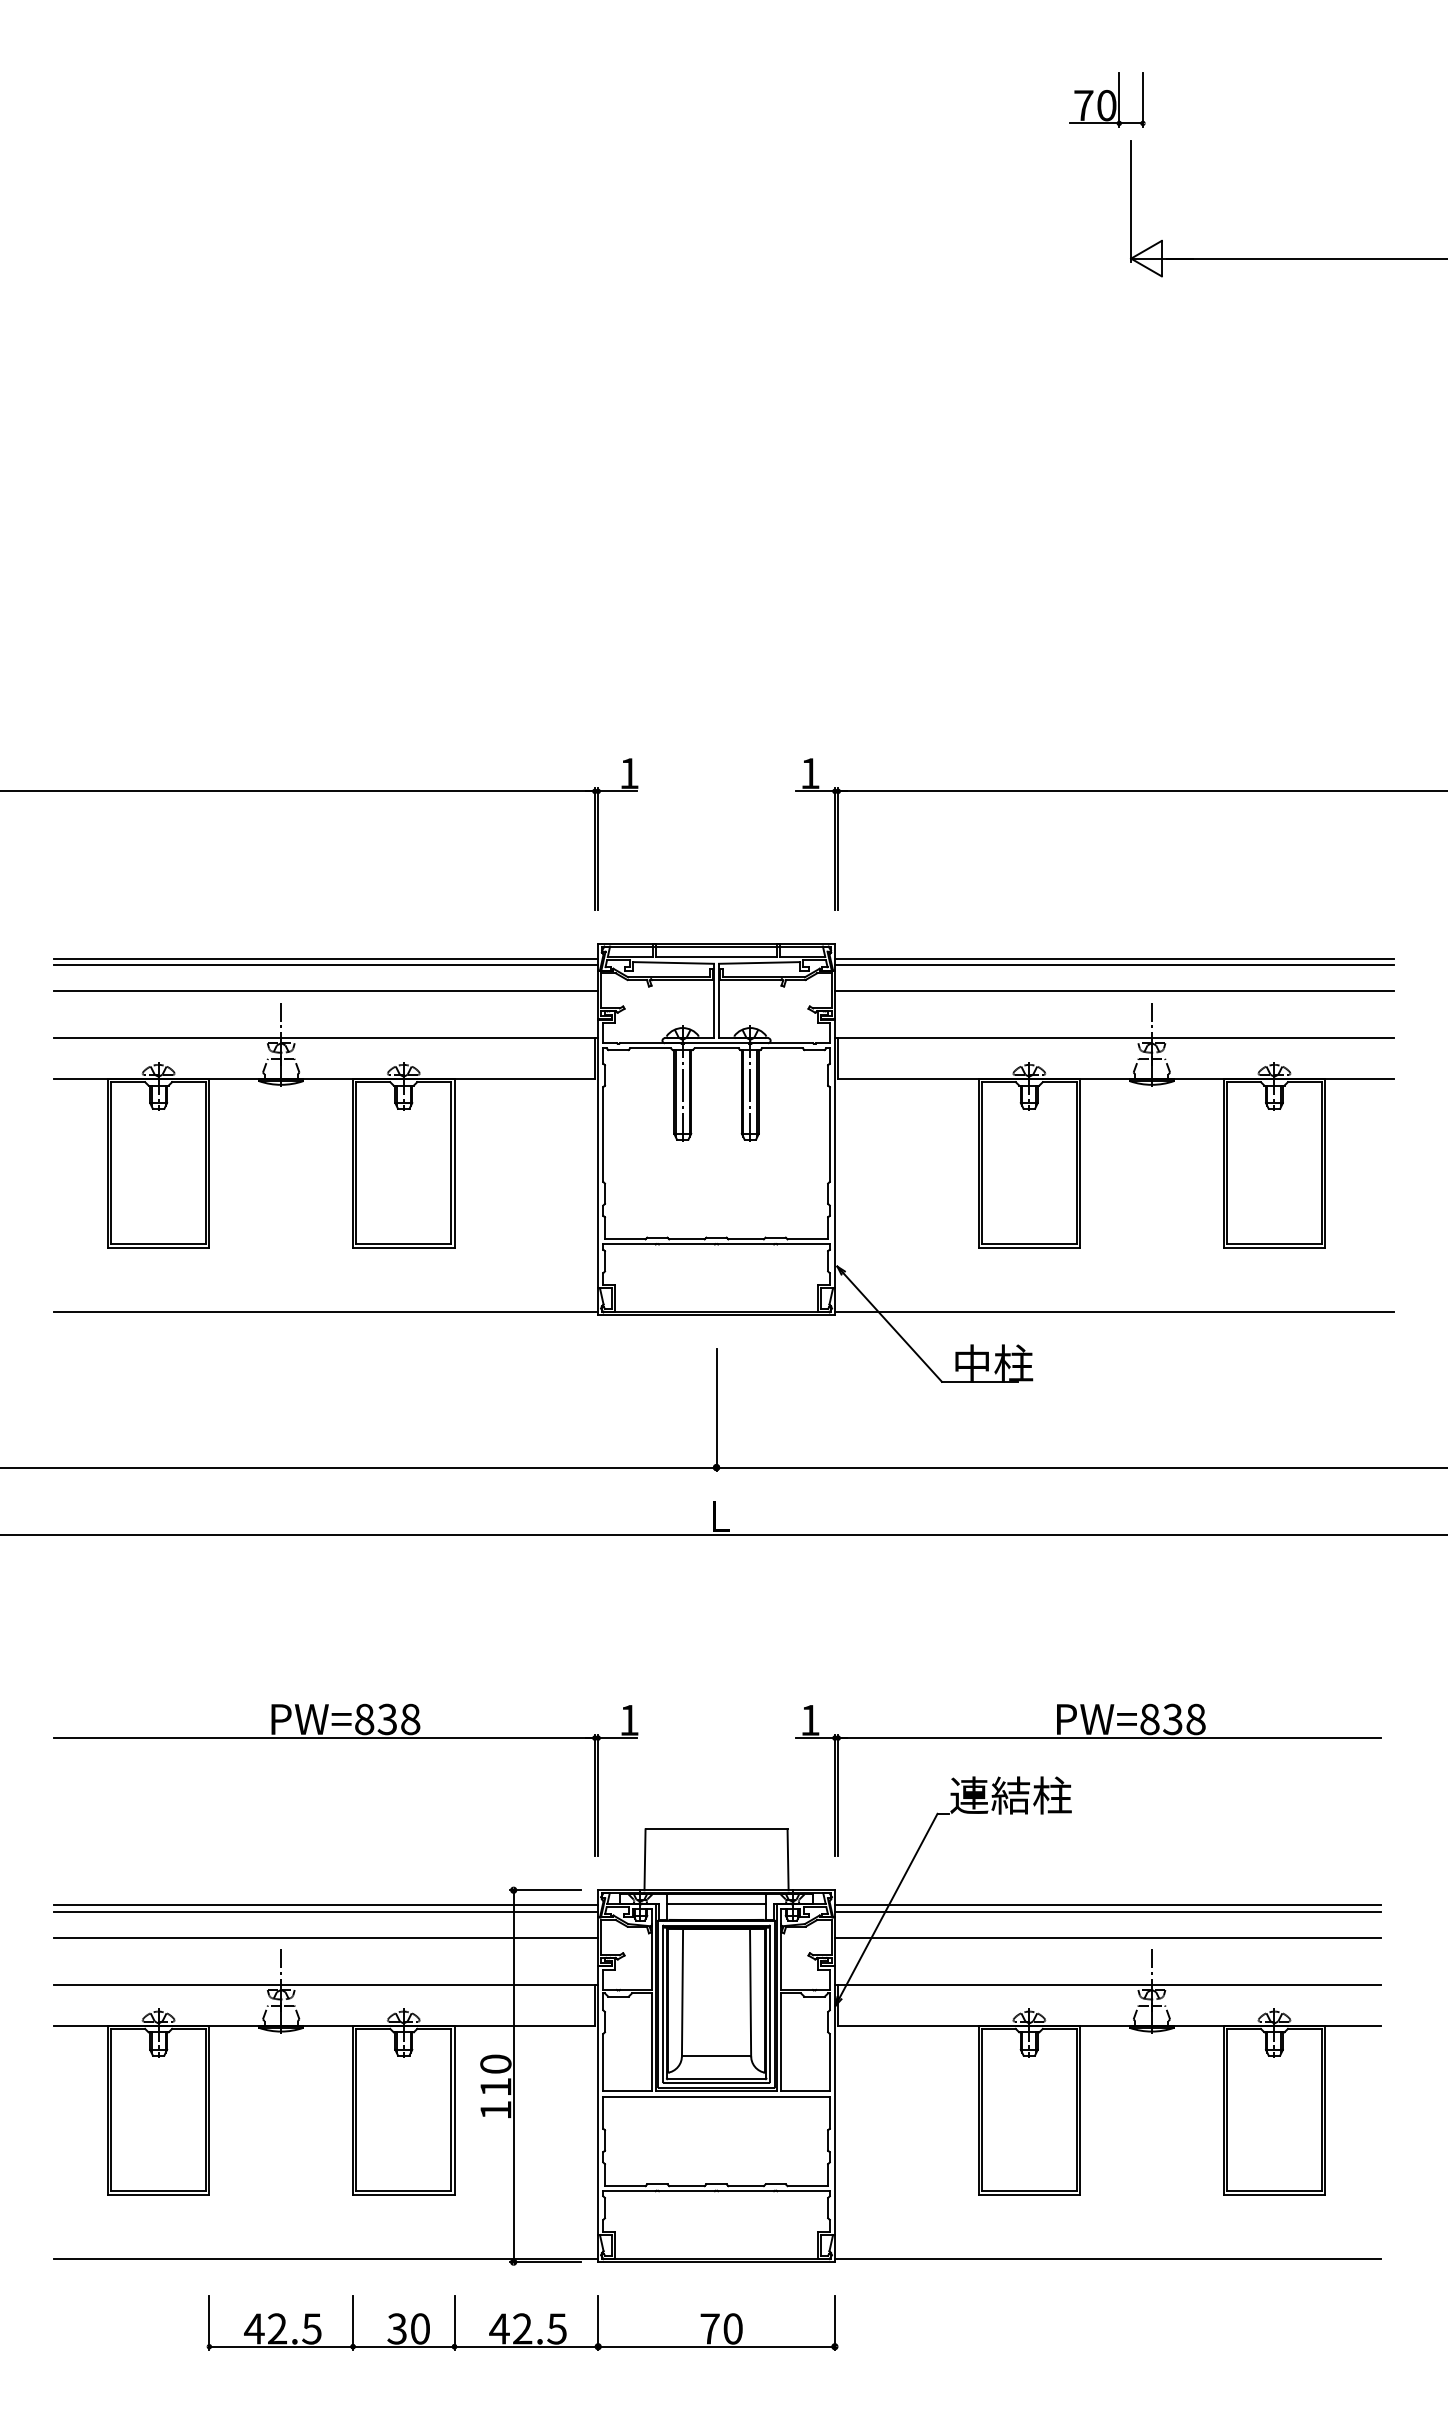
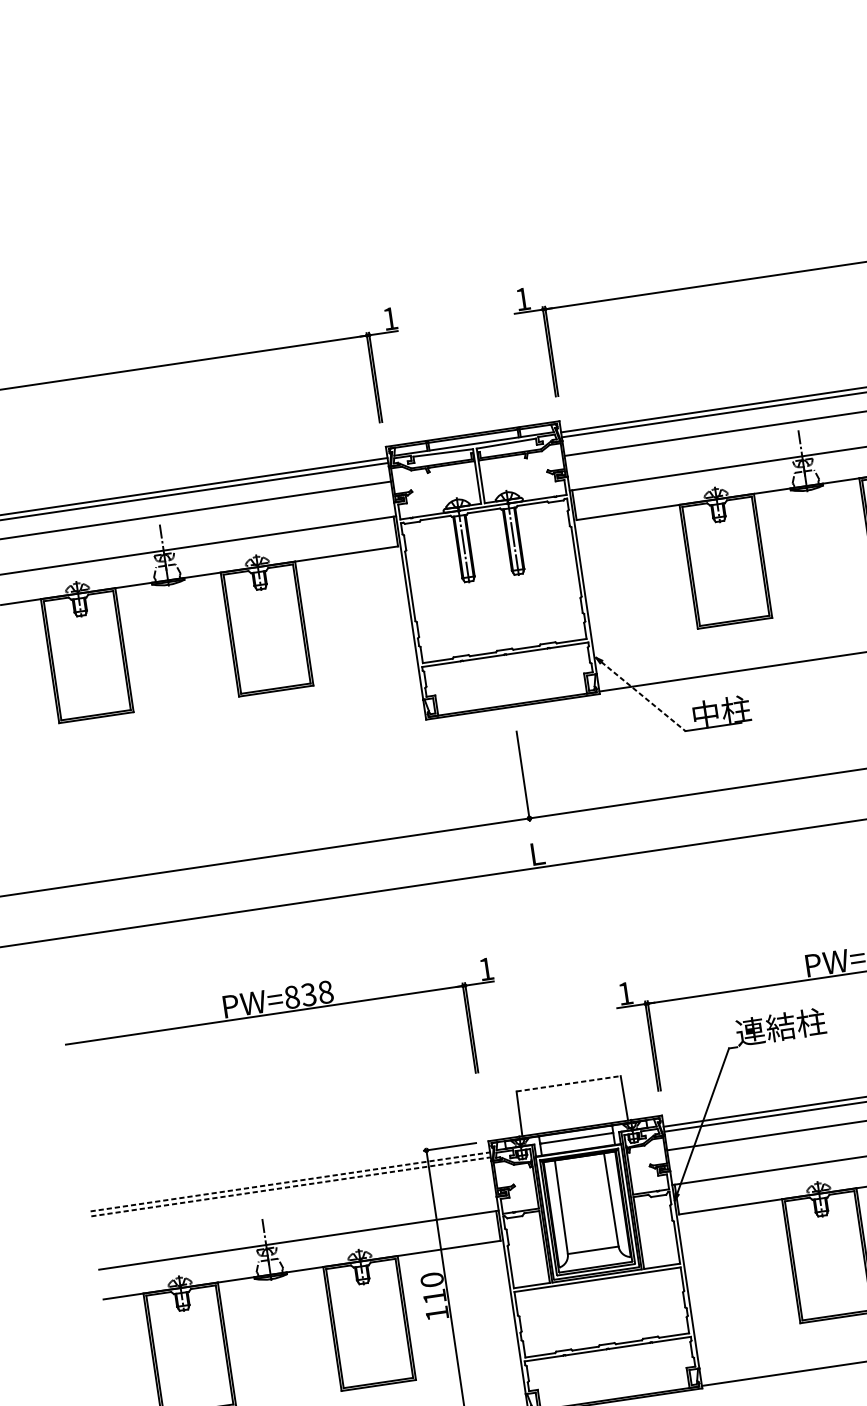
line: (325, 1312) -> (225, 747), removed
line: (892, 1327) -> (643, 696), solid -> dashed
part: (345, 1738) -> (280, 1013), moved
line: (717, 1829) -> (569, 1083), solid -> dashed
line: (326, 1905) -> (290, 1181), solid -> dashed
line: (326, 1912) -> (291, 1186), solid -> dashed
line: (325, 1937) -> (293, 1205), removed

